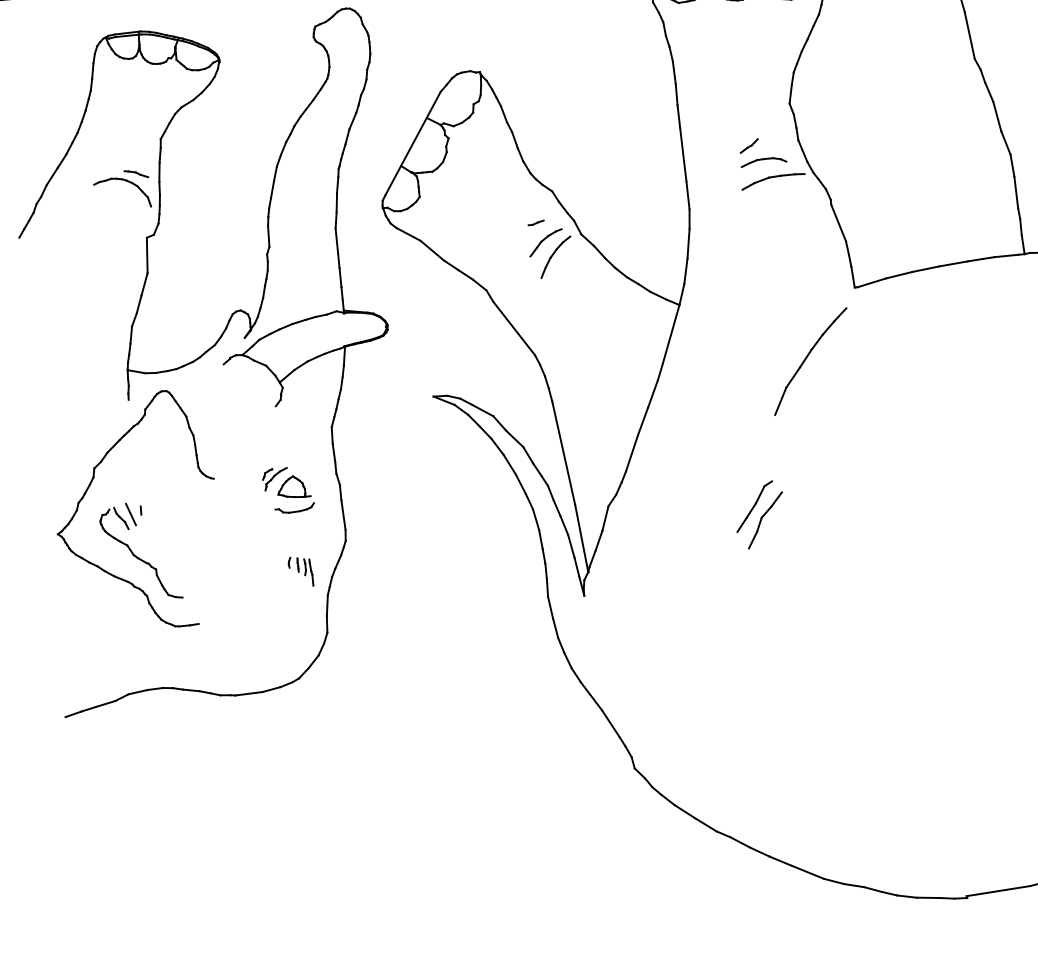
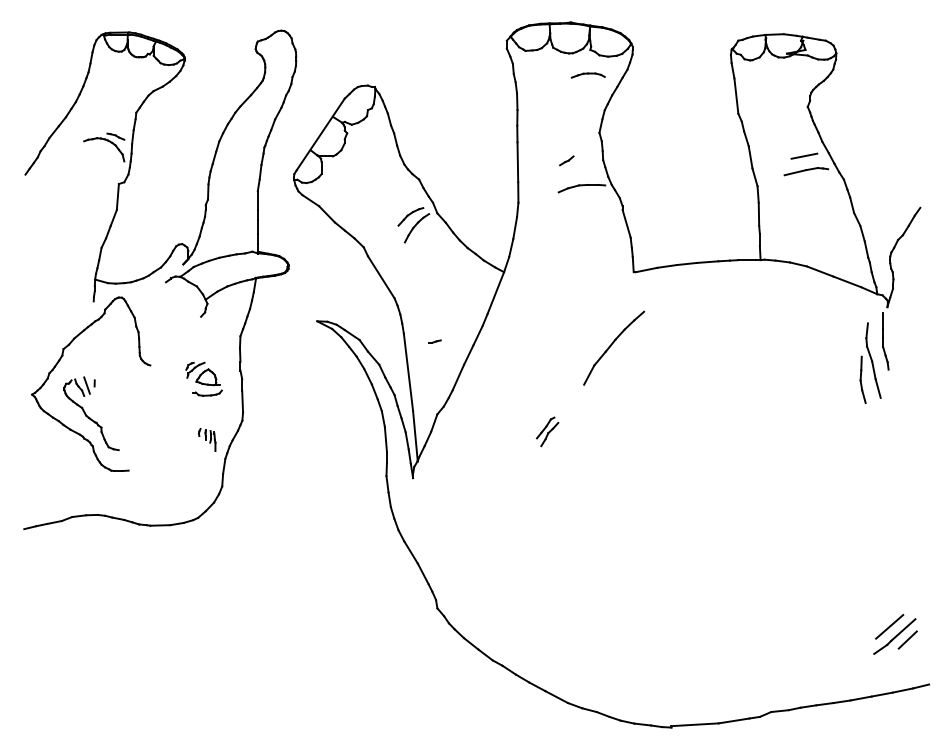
part: (762, 161) -> (587, 75), moved
line: (535, 222) -> (434, 341), moved
part: (811, 360) -> (614, 347), moved
part: (759, 514) -> (547, 431), size x0.6

